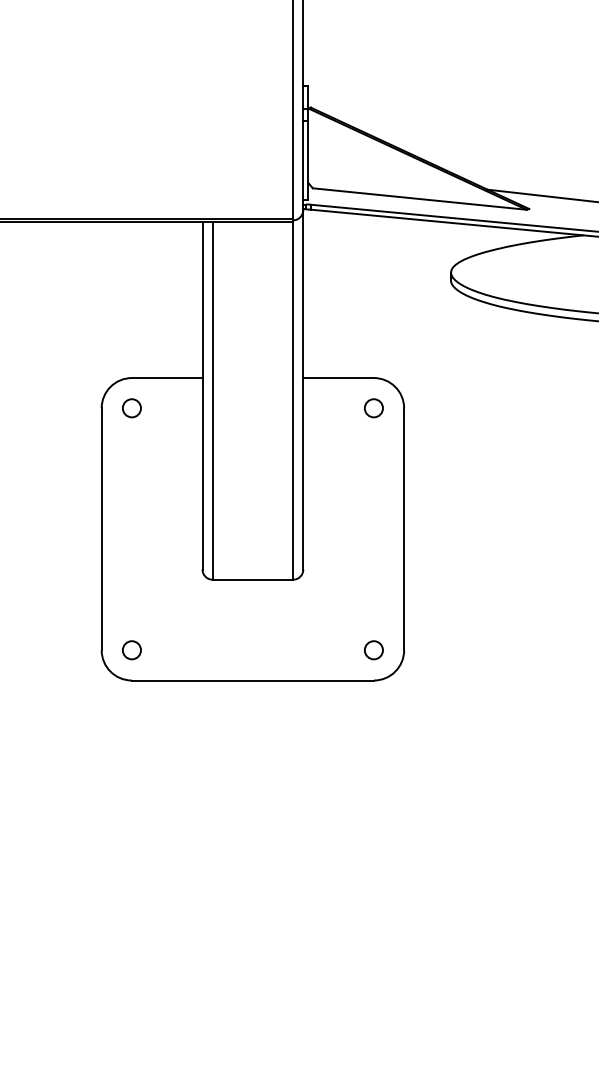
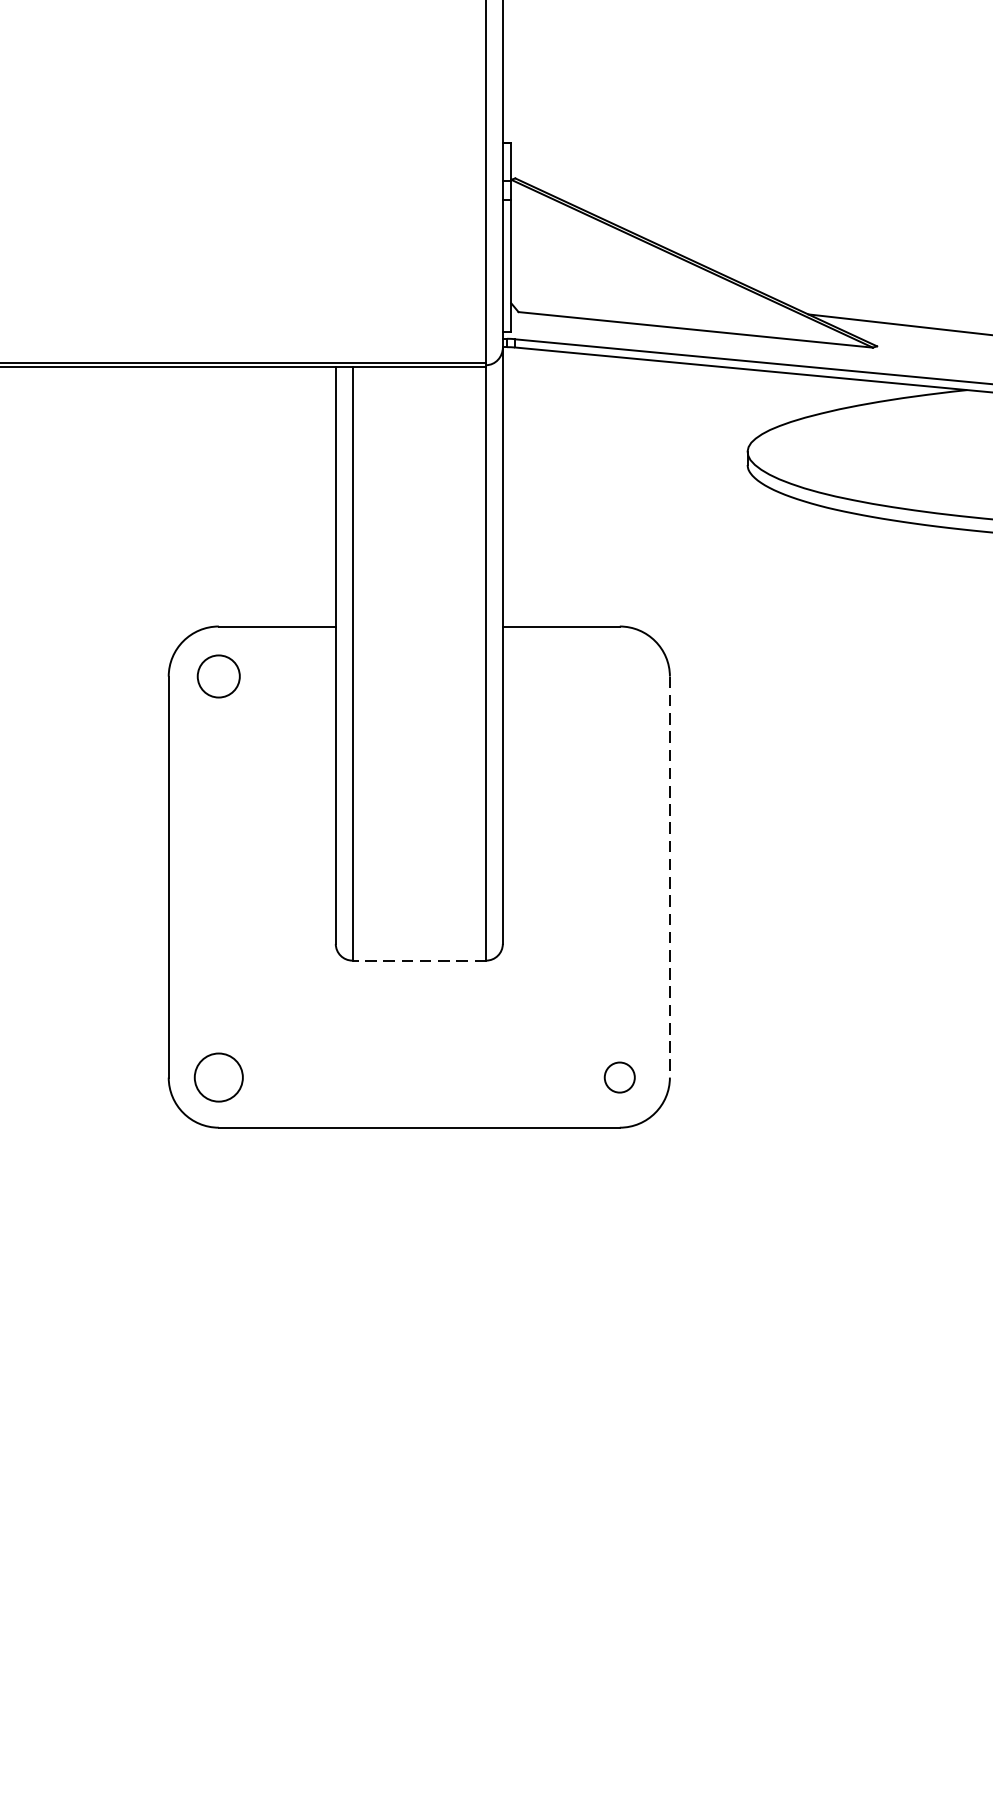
circle: (131, 408) -> (218, 676), size x1.4
circle: (373, 408) -> (619, 676), removed
line: (404, 529) -> (670, 877), solid -> dashed
line: (252, 579) -> (418, 960), solid -> dashed
circle: (131, 650) -> (218, 1077), size x1.6

